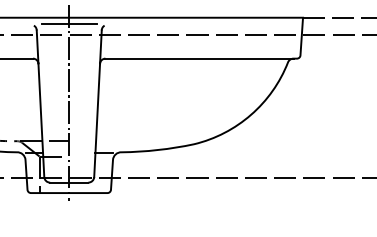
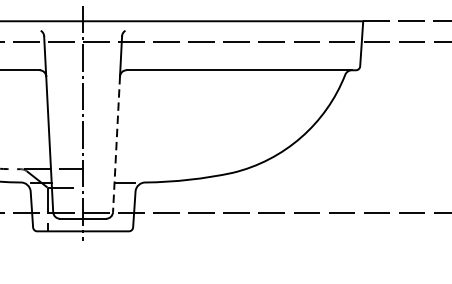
line: (69, 24) -> (83, 29), removed
line: (97, 120) -> (116, 144), solid -> dashed

